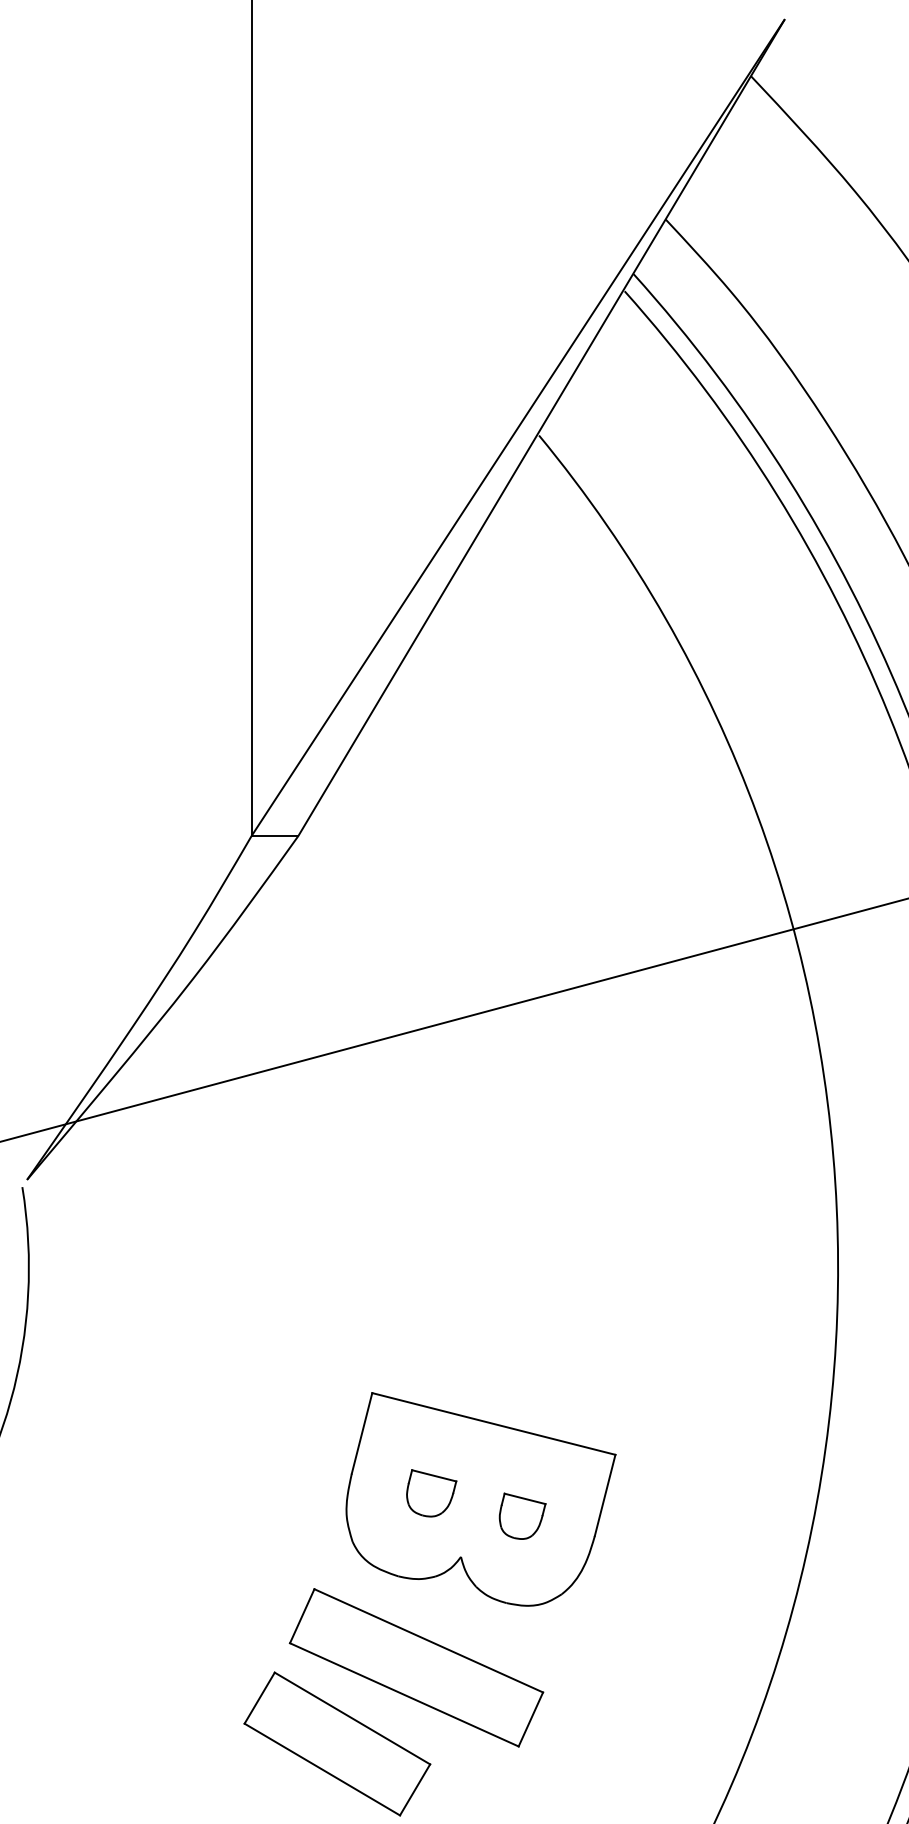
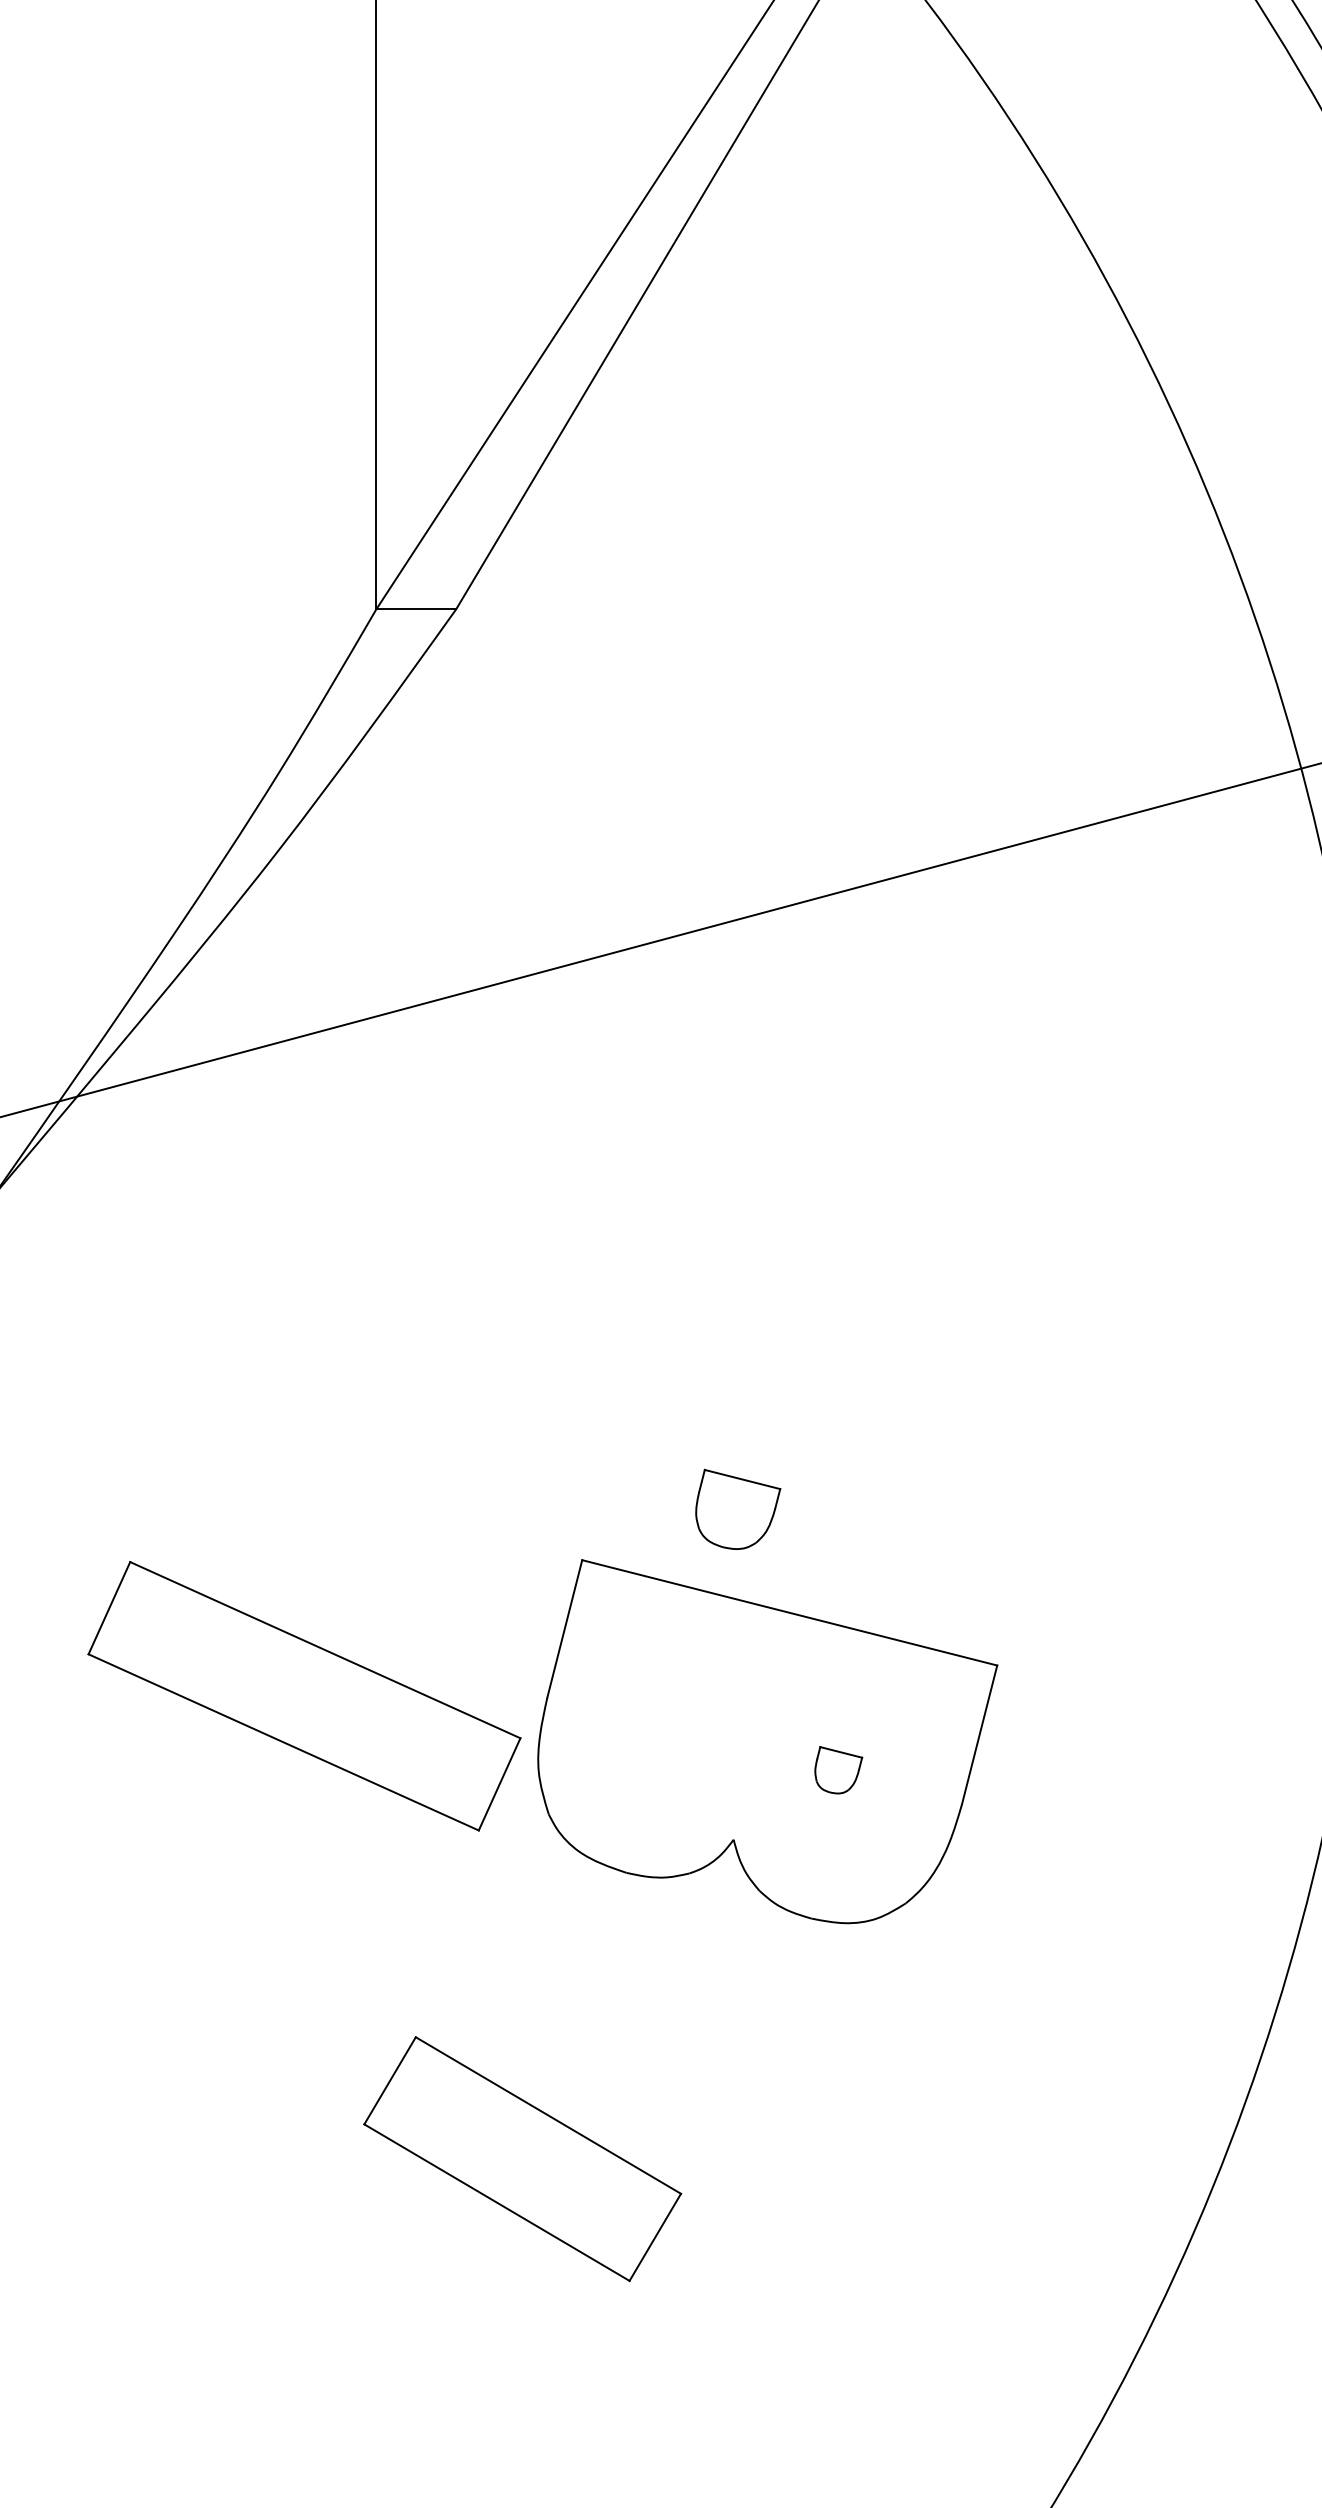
part: (431, 1493) -> (737, 1509), moved
part: (522, 1515) -> (838, 1769), size x0.6
part: (416, 1667) -> (304, 1695), moved

